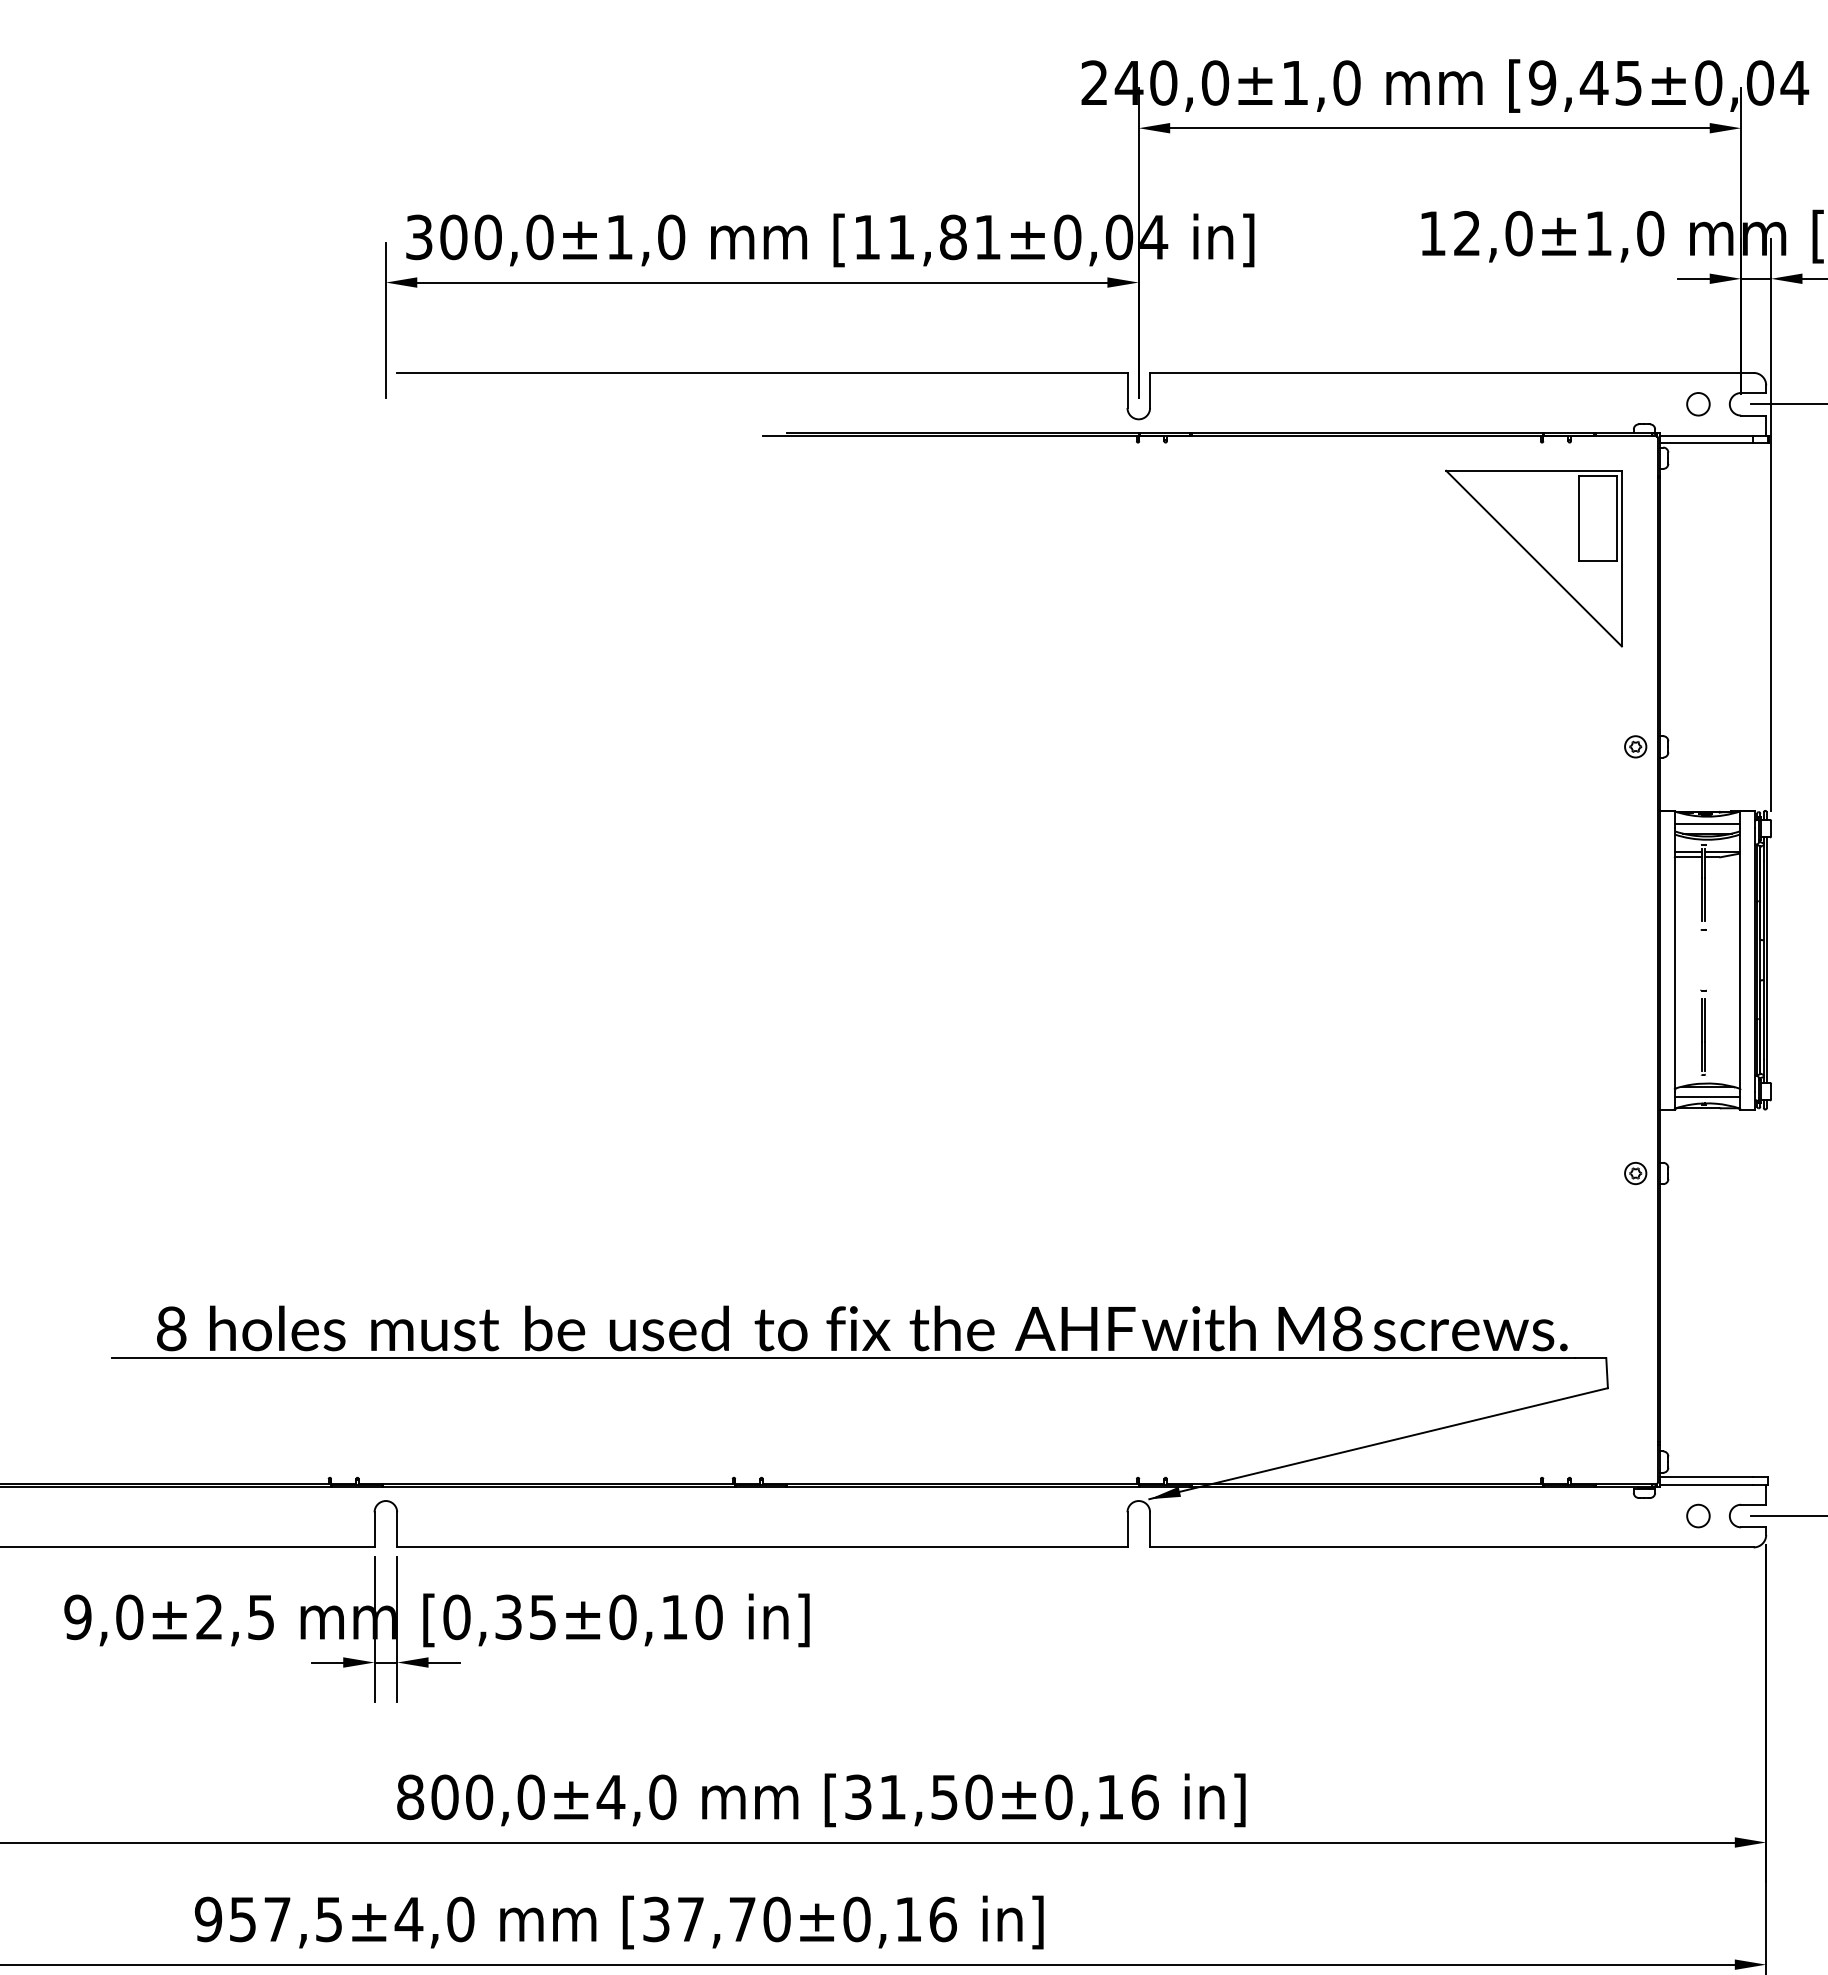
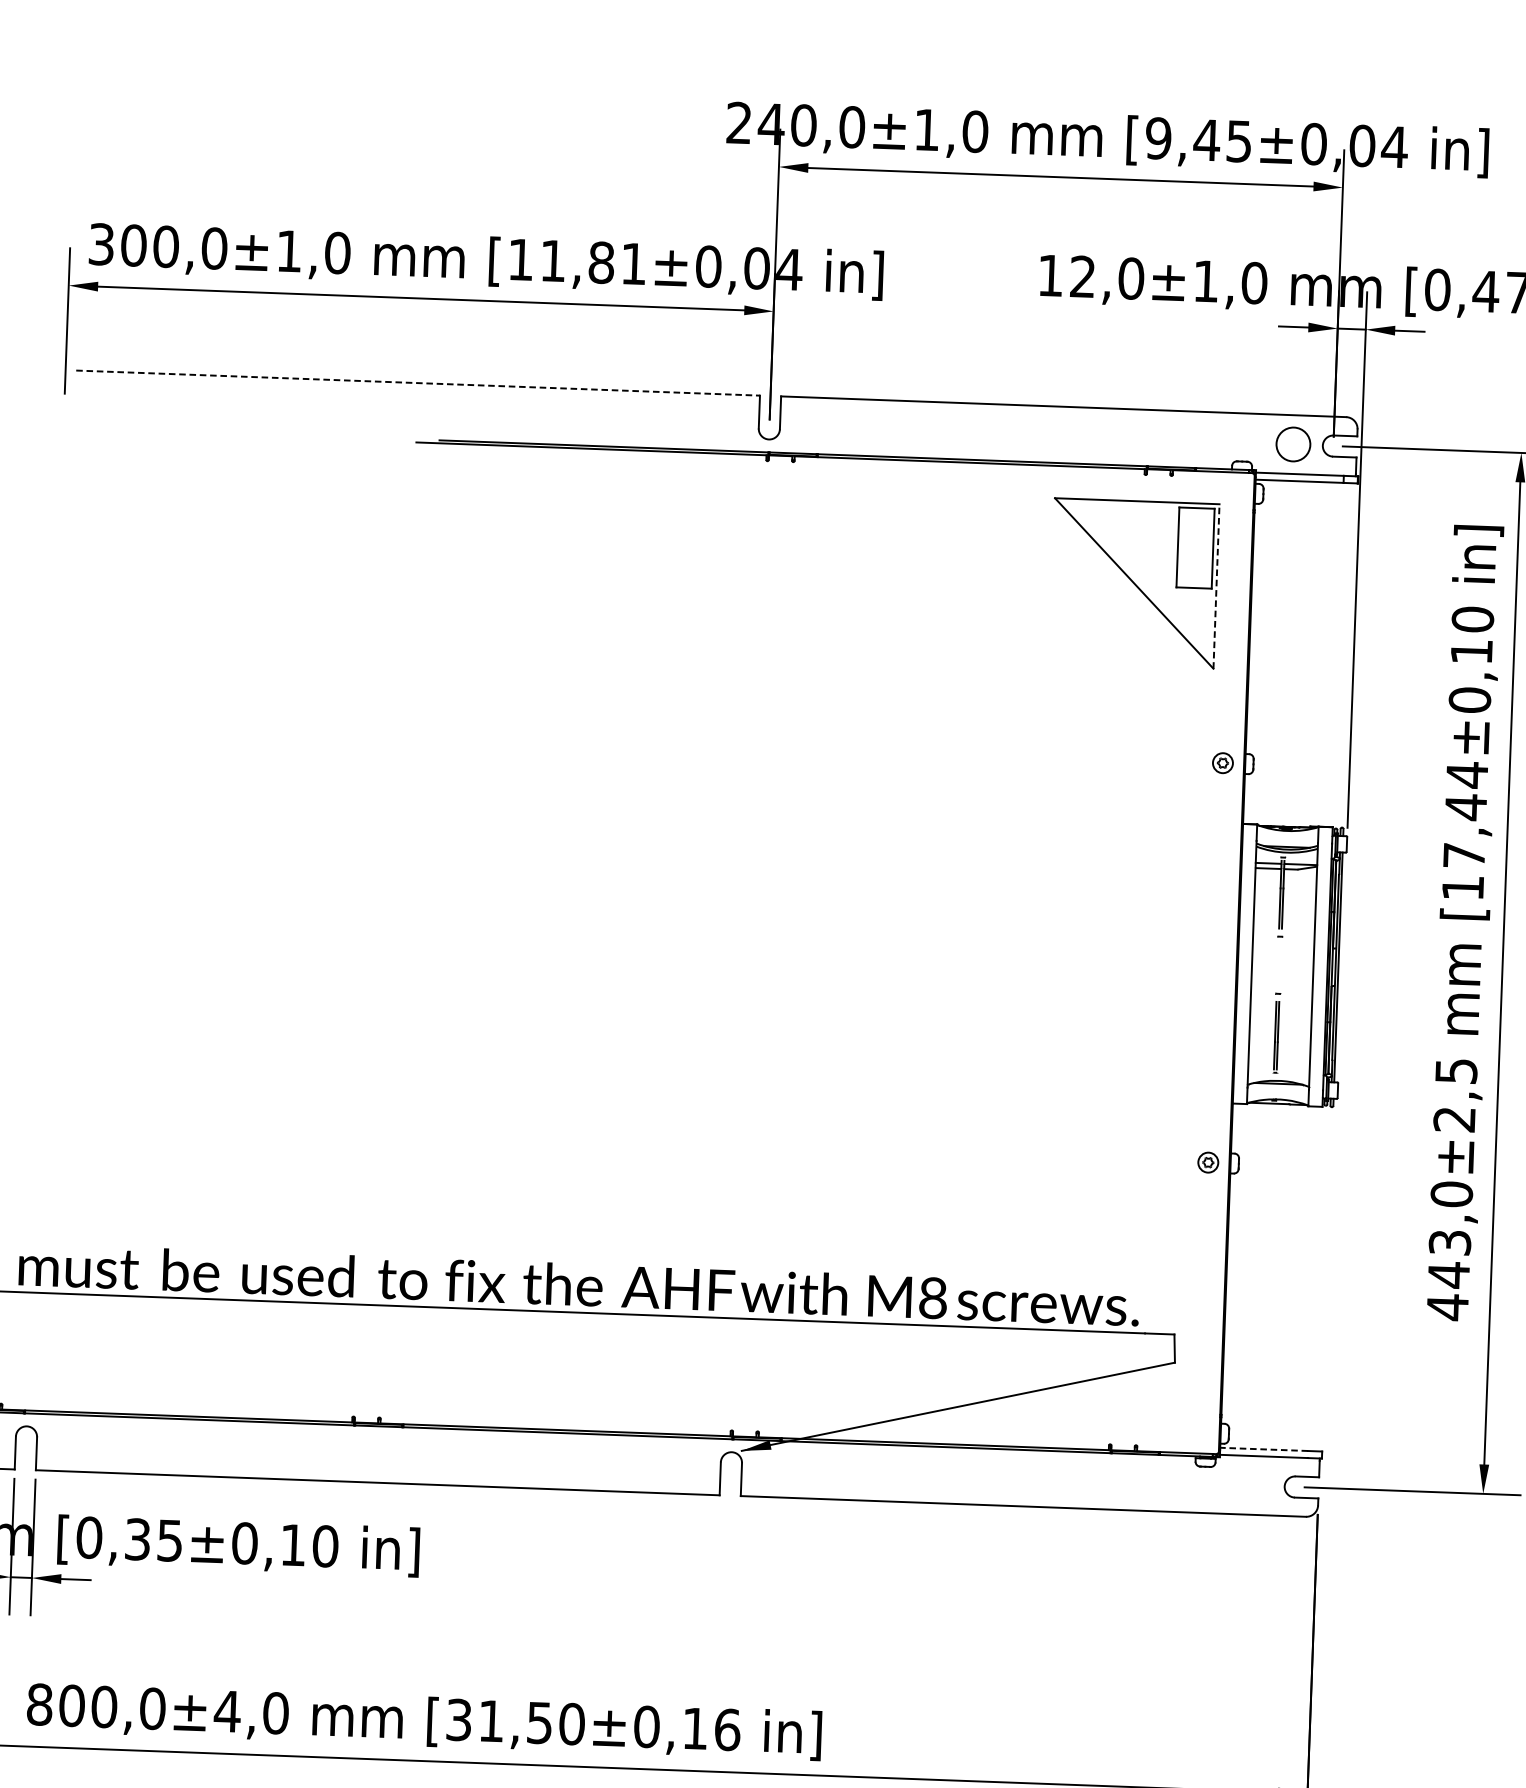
line: (762, 372) -> (418, 382), solid -> dashed
circle: (1698, 404) -> (1293, 444), size x1.6
line: (1621, 558) -> (1216, 586), solid -> dashed
line: (1707, 823) -> (1287, 837), removed
line: (1707, 1096) -> (1278, 1093), removed
line: (1706, 1477) -> (1264, 1449), solid -> dashed
circle: (1698, 1515) -> (1255, 1485), removed

